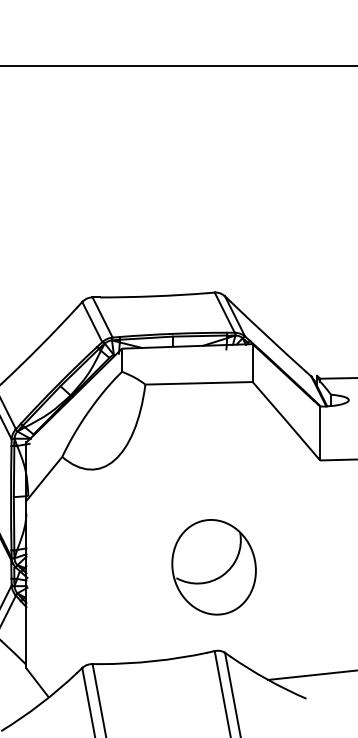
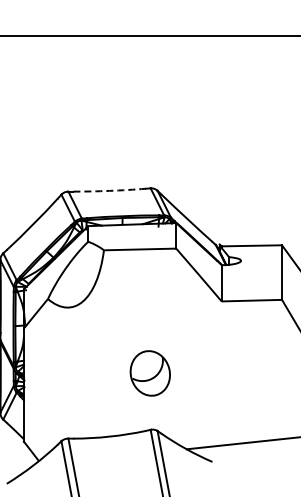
arc: (153, 295) -> (109, 190), solid -> dashed
part: (214, 567) -> (150, 373), size x0.7

